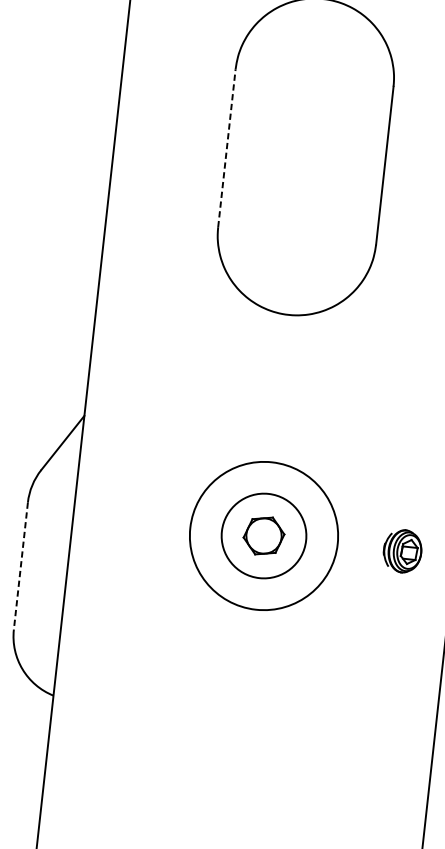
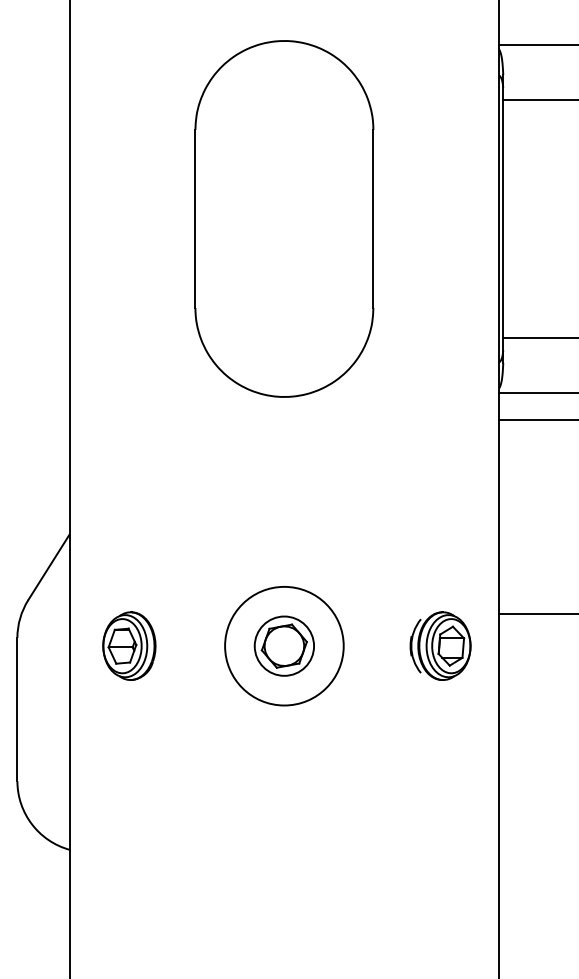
line: (227, 147) -> (195, 218), dashed -> solid
part: (126, 520) -> (129, 645), added
circle: (264, 535) -> (284, 645), size x0.62
circle: (264, 535) -> (284, 645), size x0.71
part: (402, 550) -> (440, 645), size x1.43
line: (20, 566) -> (17, 709), dashed -> solid

